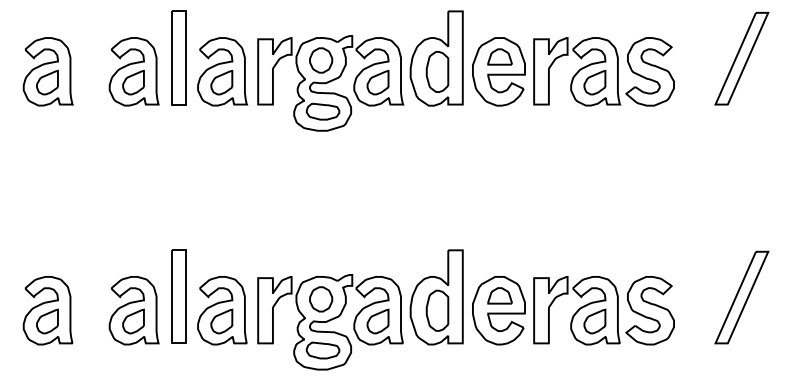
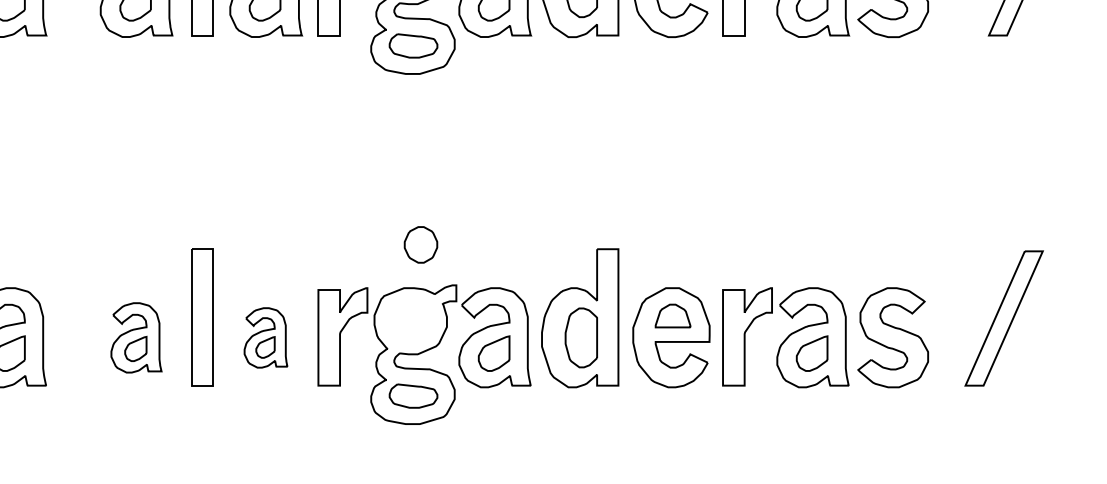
part: (741, 297) -> (1003, 318), moved
part: (321, 299) -> (421, 245), moved
part: (133, 310) -> (135, 337), size x0.7
part: (222, 310) -> (266, 337), size x0.6

